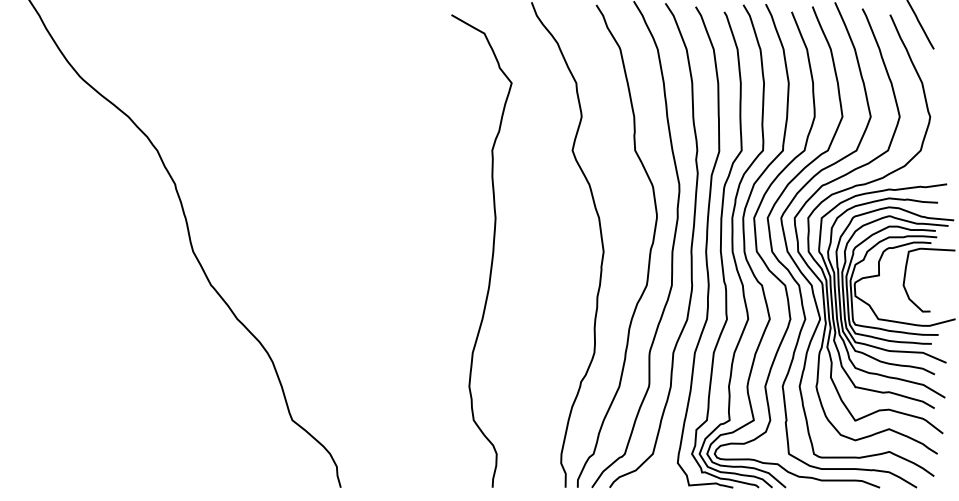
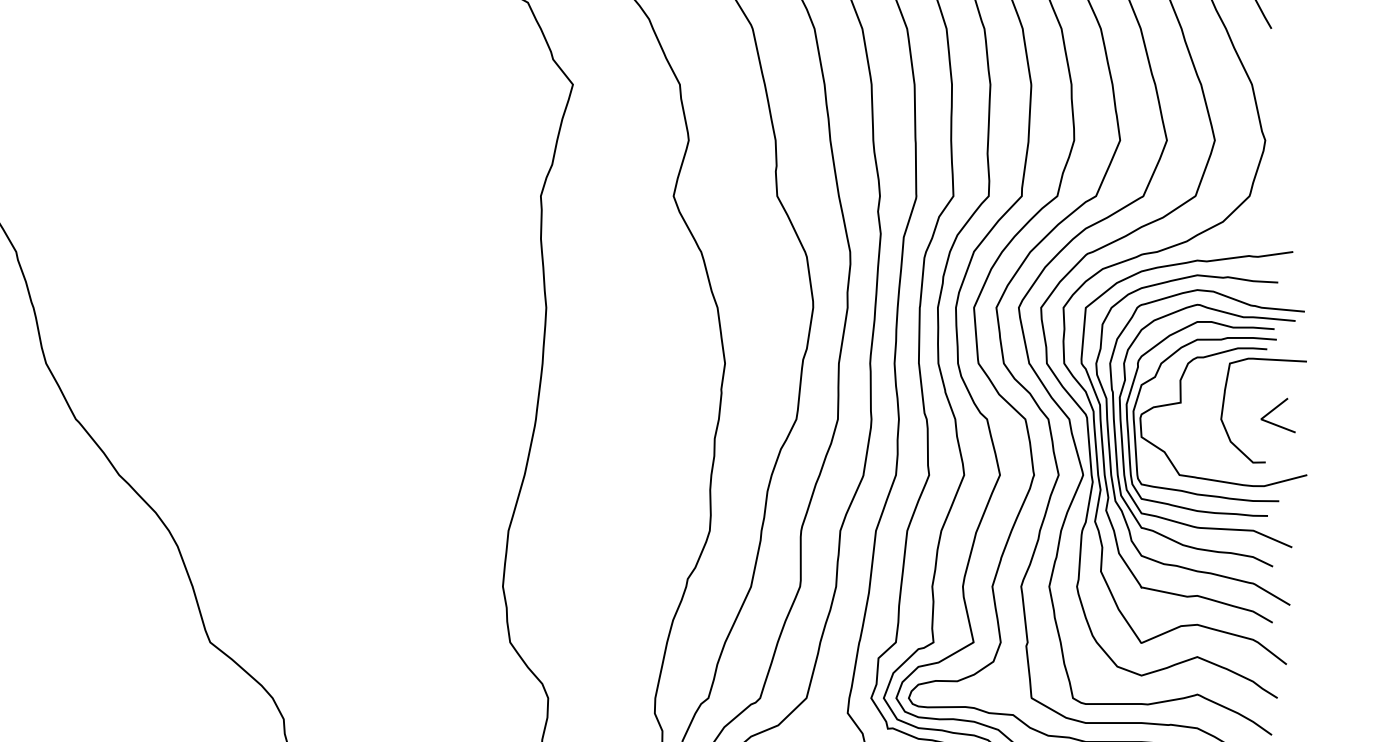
line: (935, 280) -> (1274, 411), added

